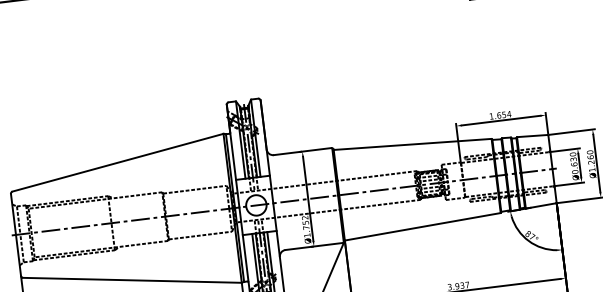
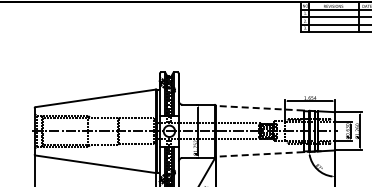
line: (413, 144) -> (260, 108), solid -> dashed
line: (423, 226) -> (260, 154), solid -> dashed

